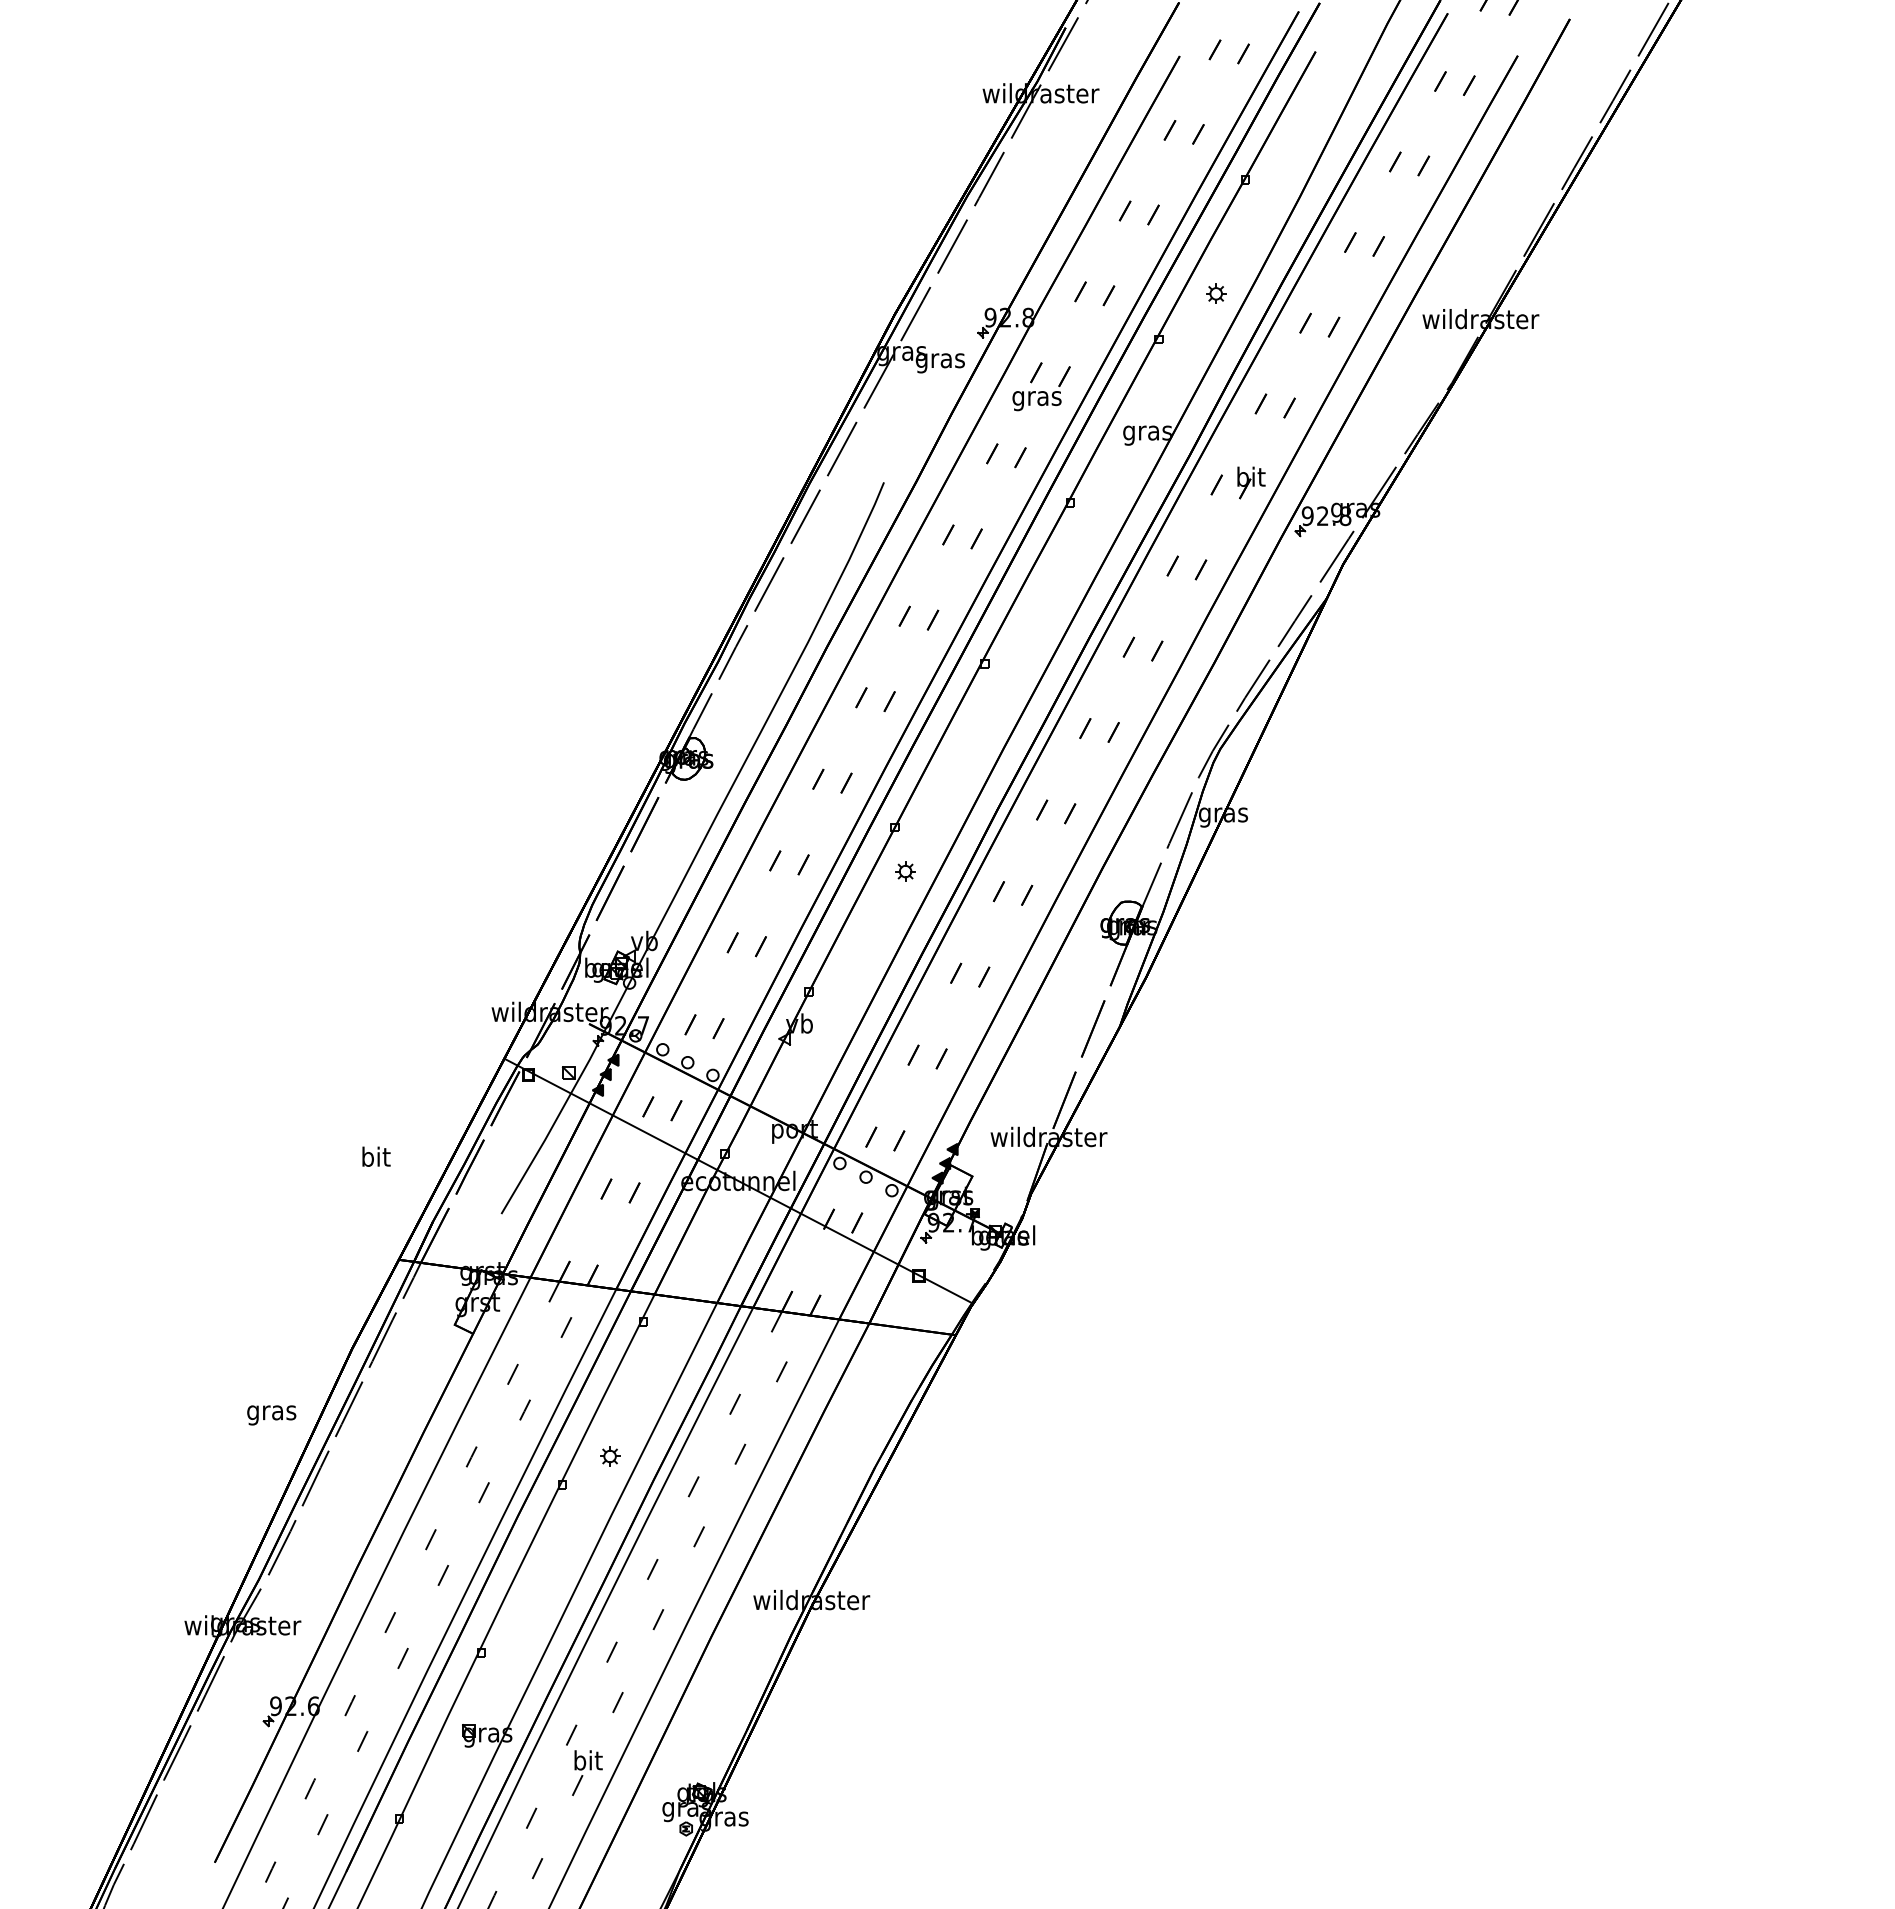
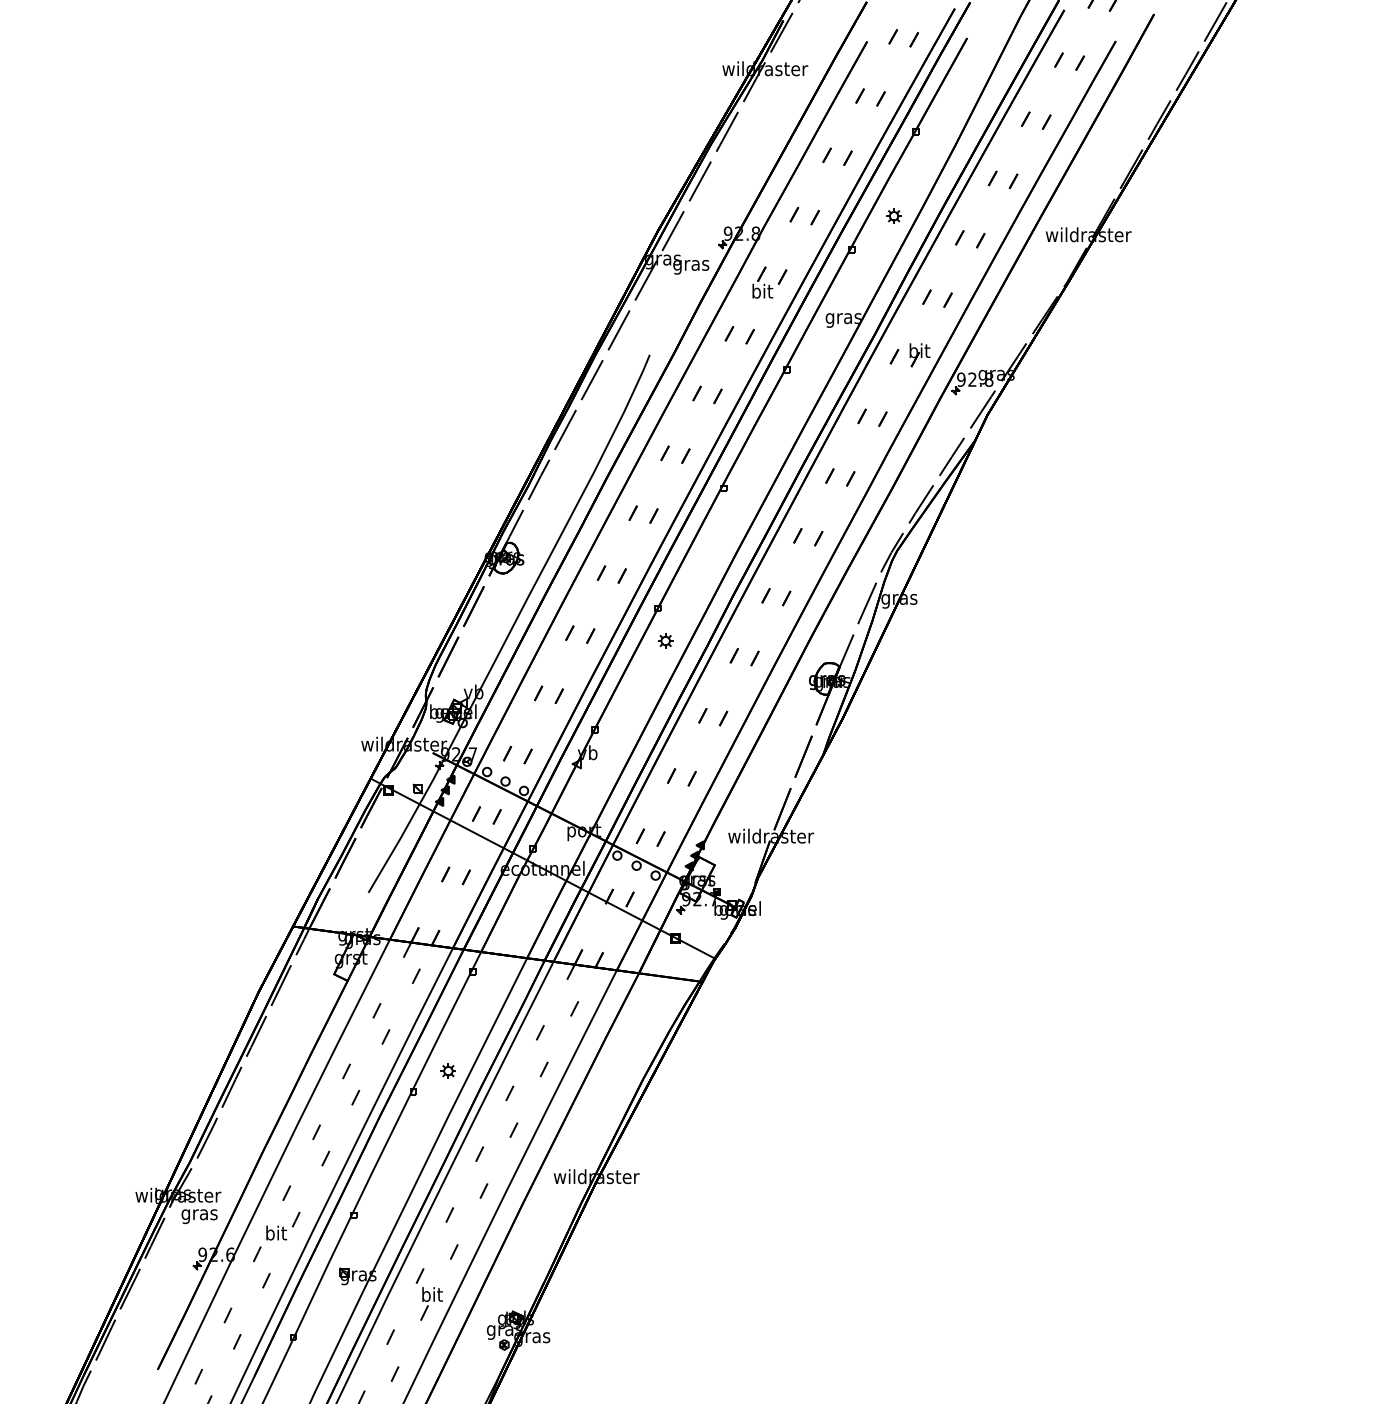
text: (1036, 398) -> (761, 293), gras -> bit
text: (376, 1156) -> (276, 1232), moved
text: (271, 1415) -> (199, 1216), moved

